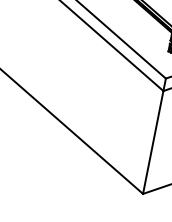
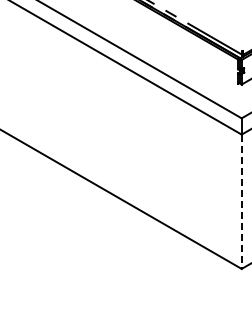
line: (152, 143) -> (241, 202), solid -> dashed

